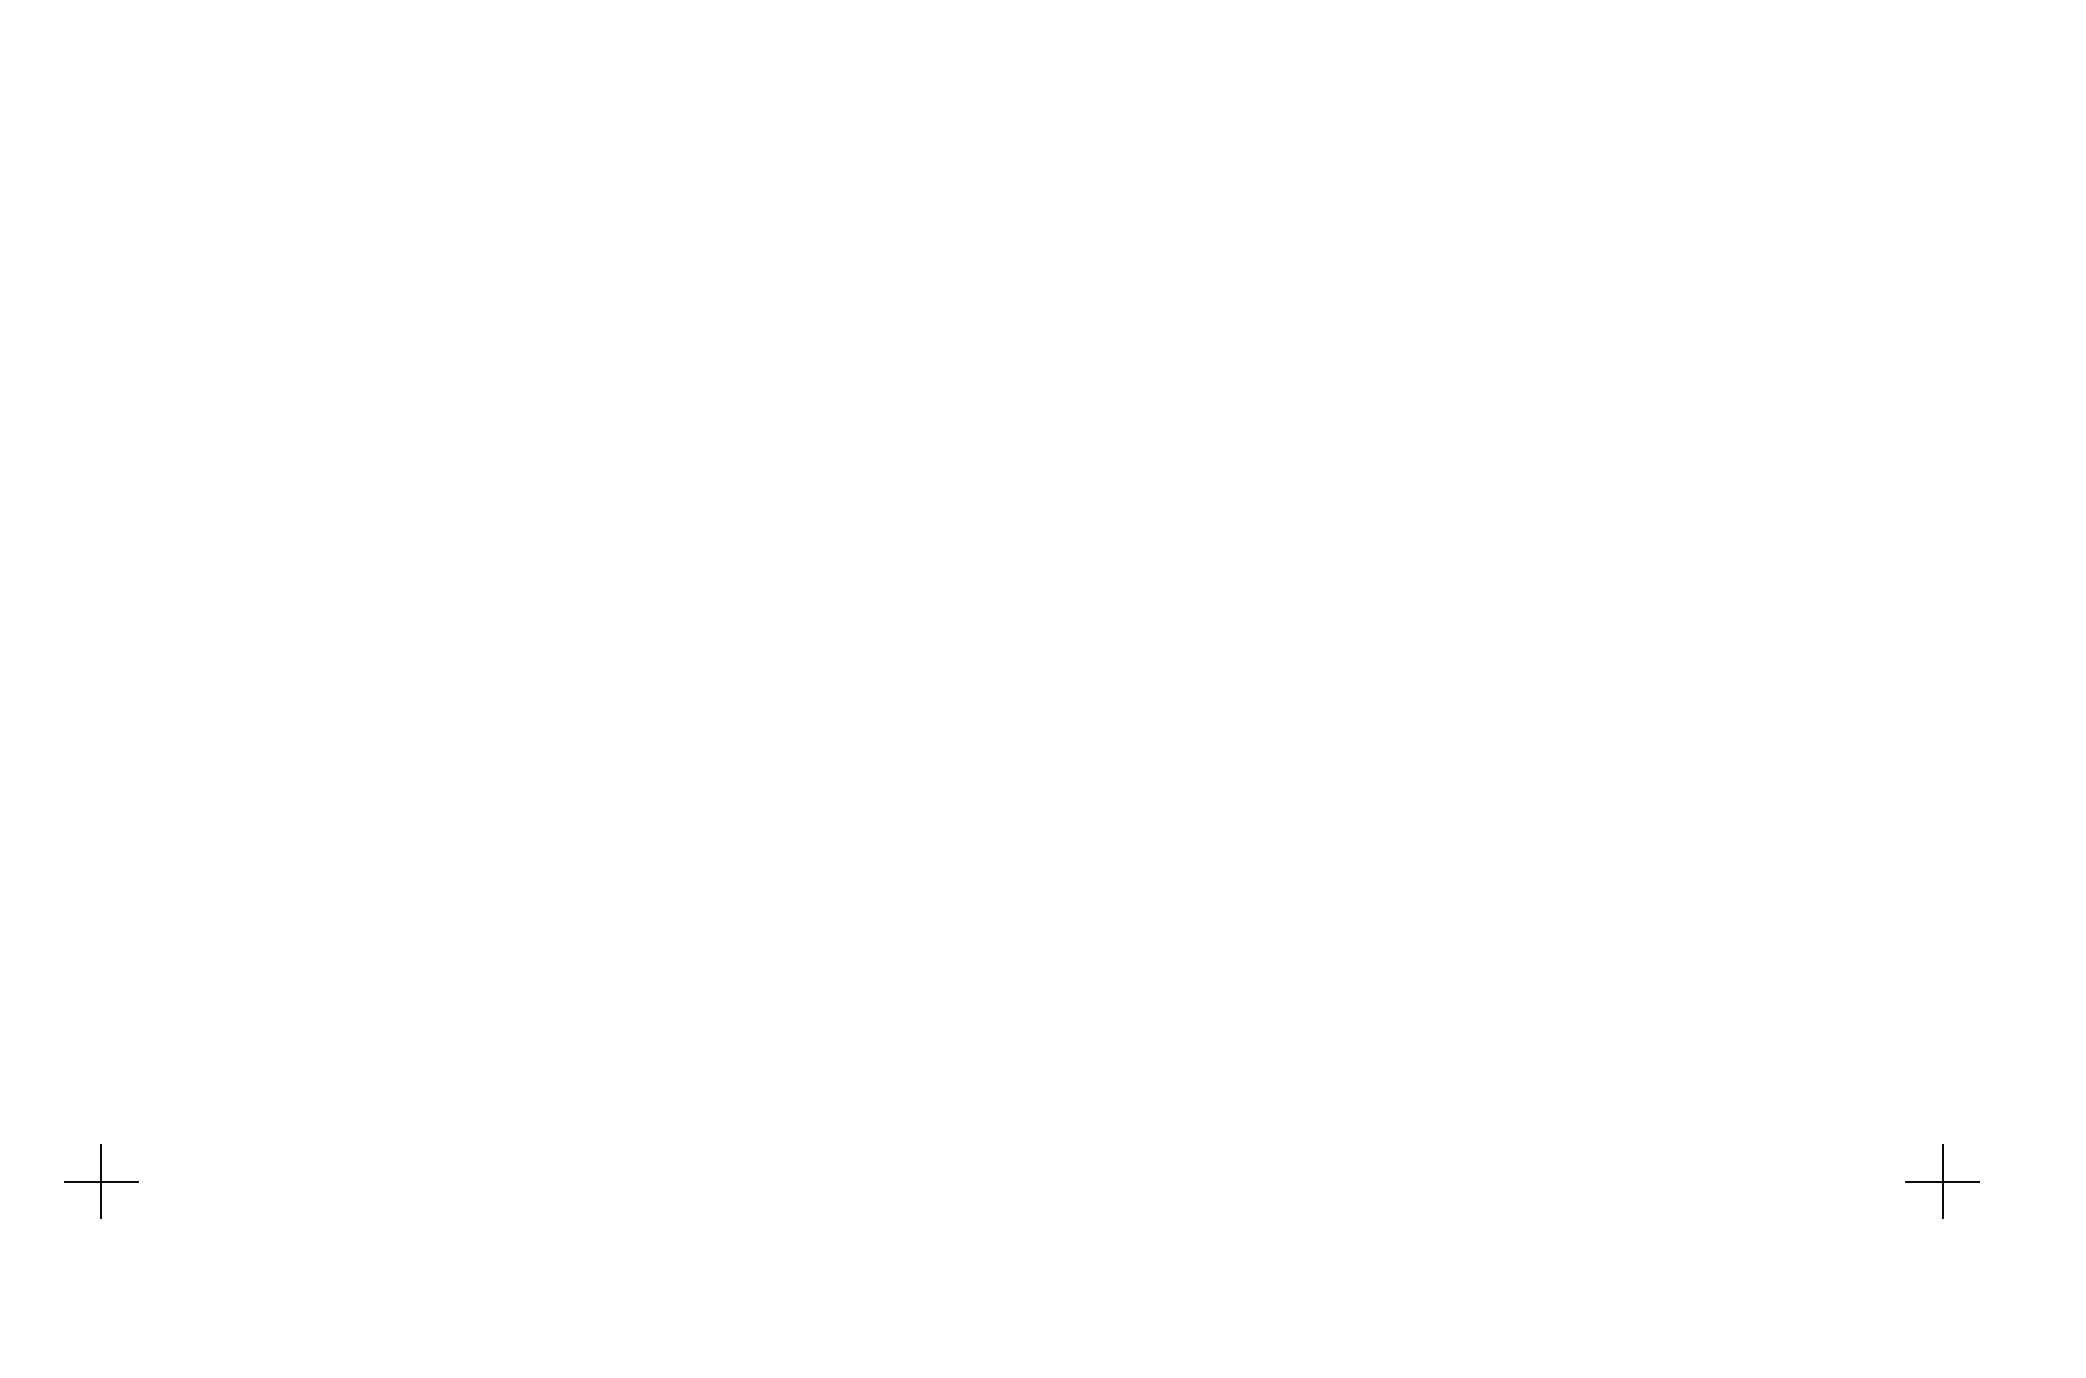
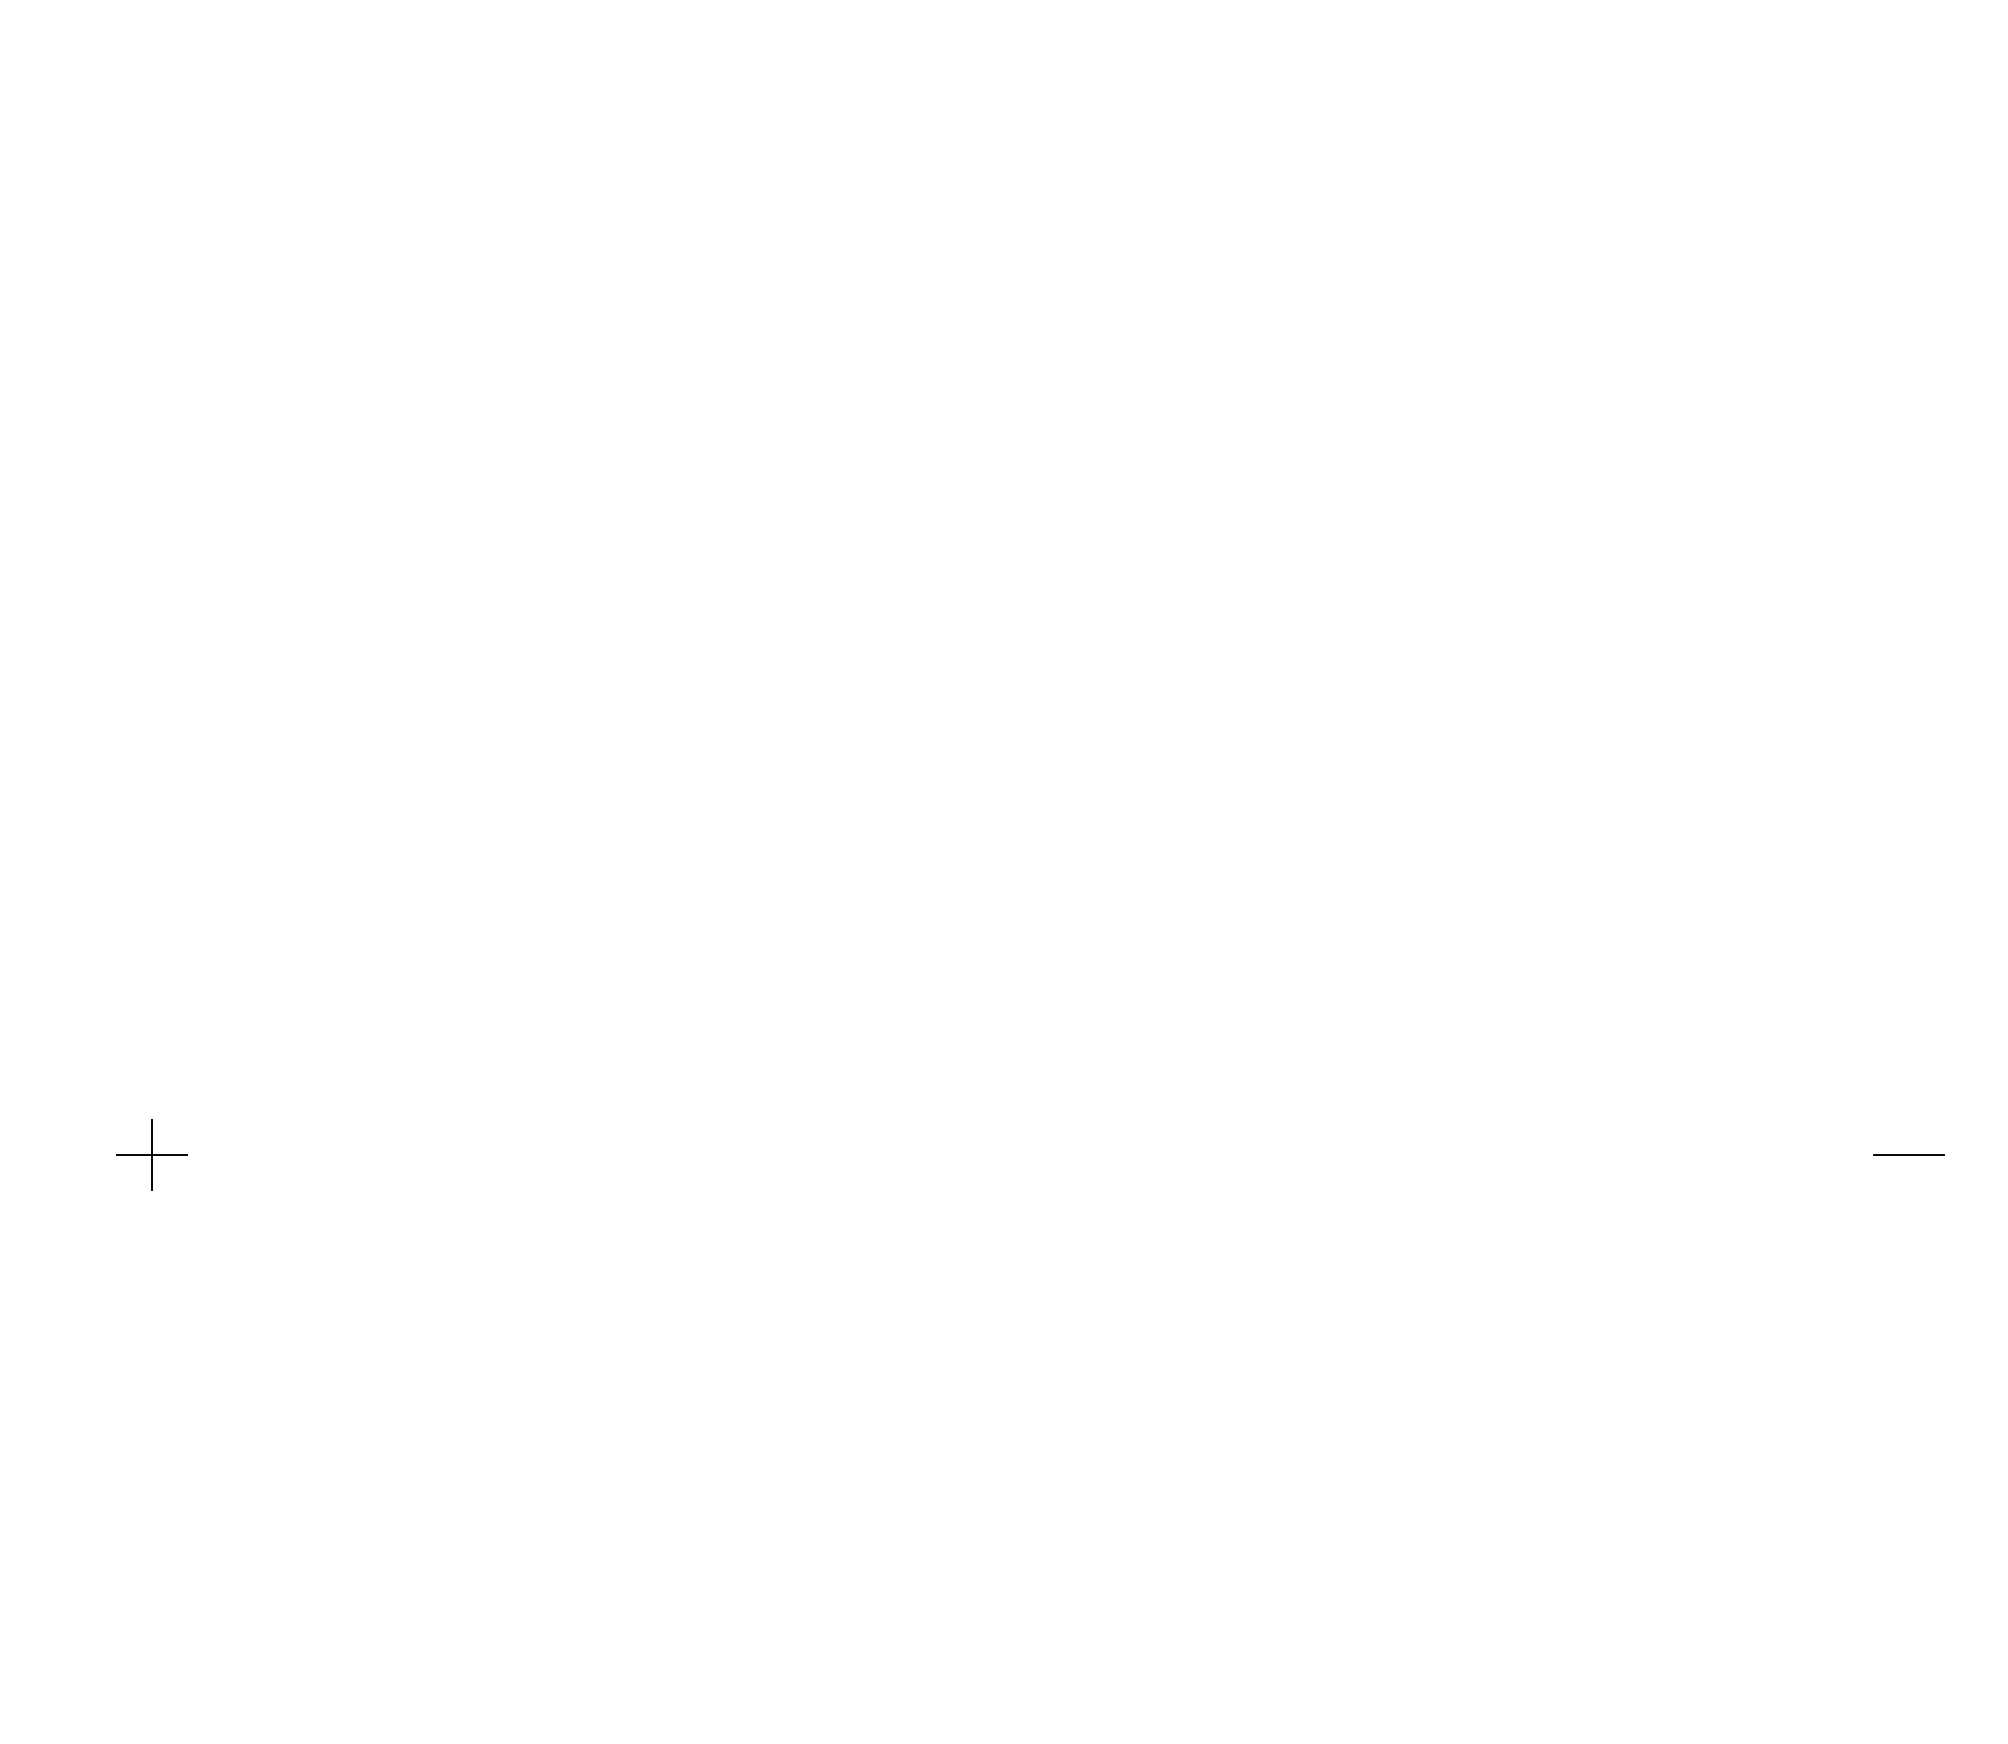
line: (1942, 1181) -> (1908, 1154), removed

